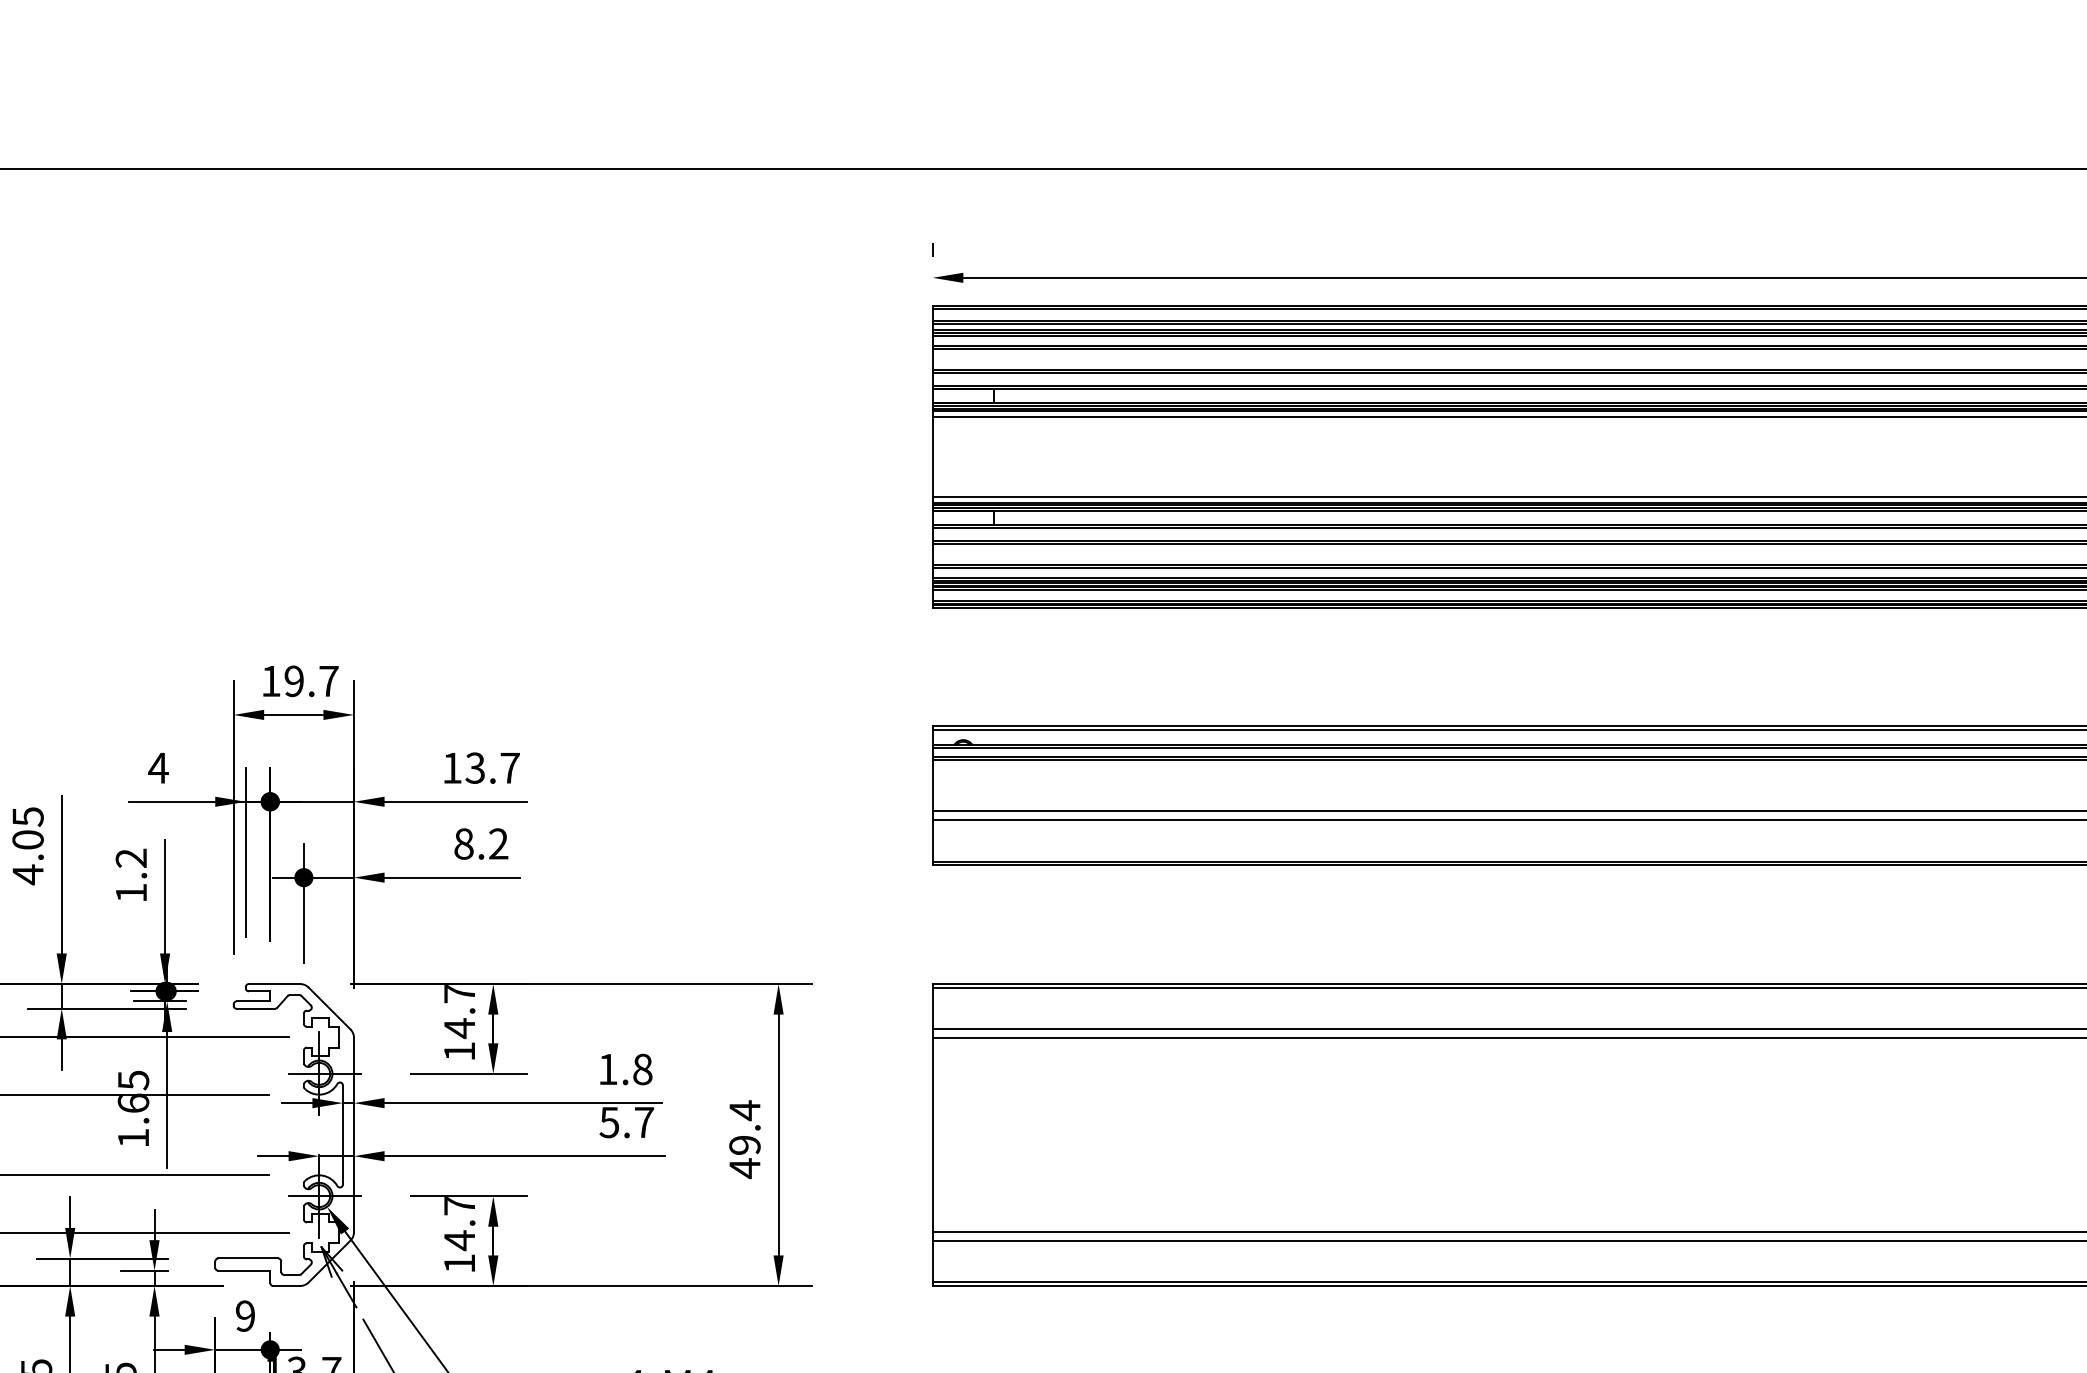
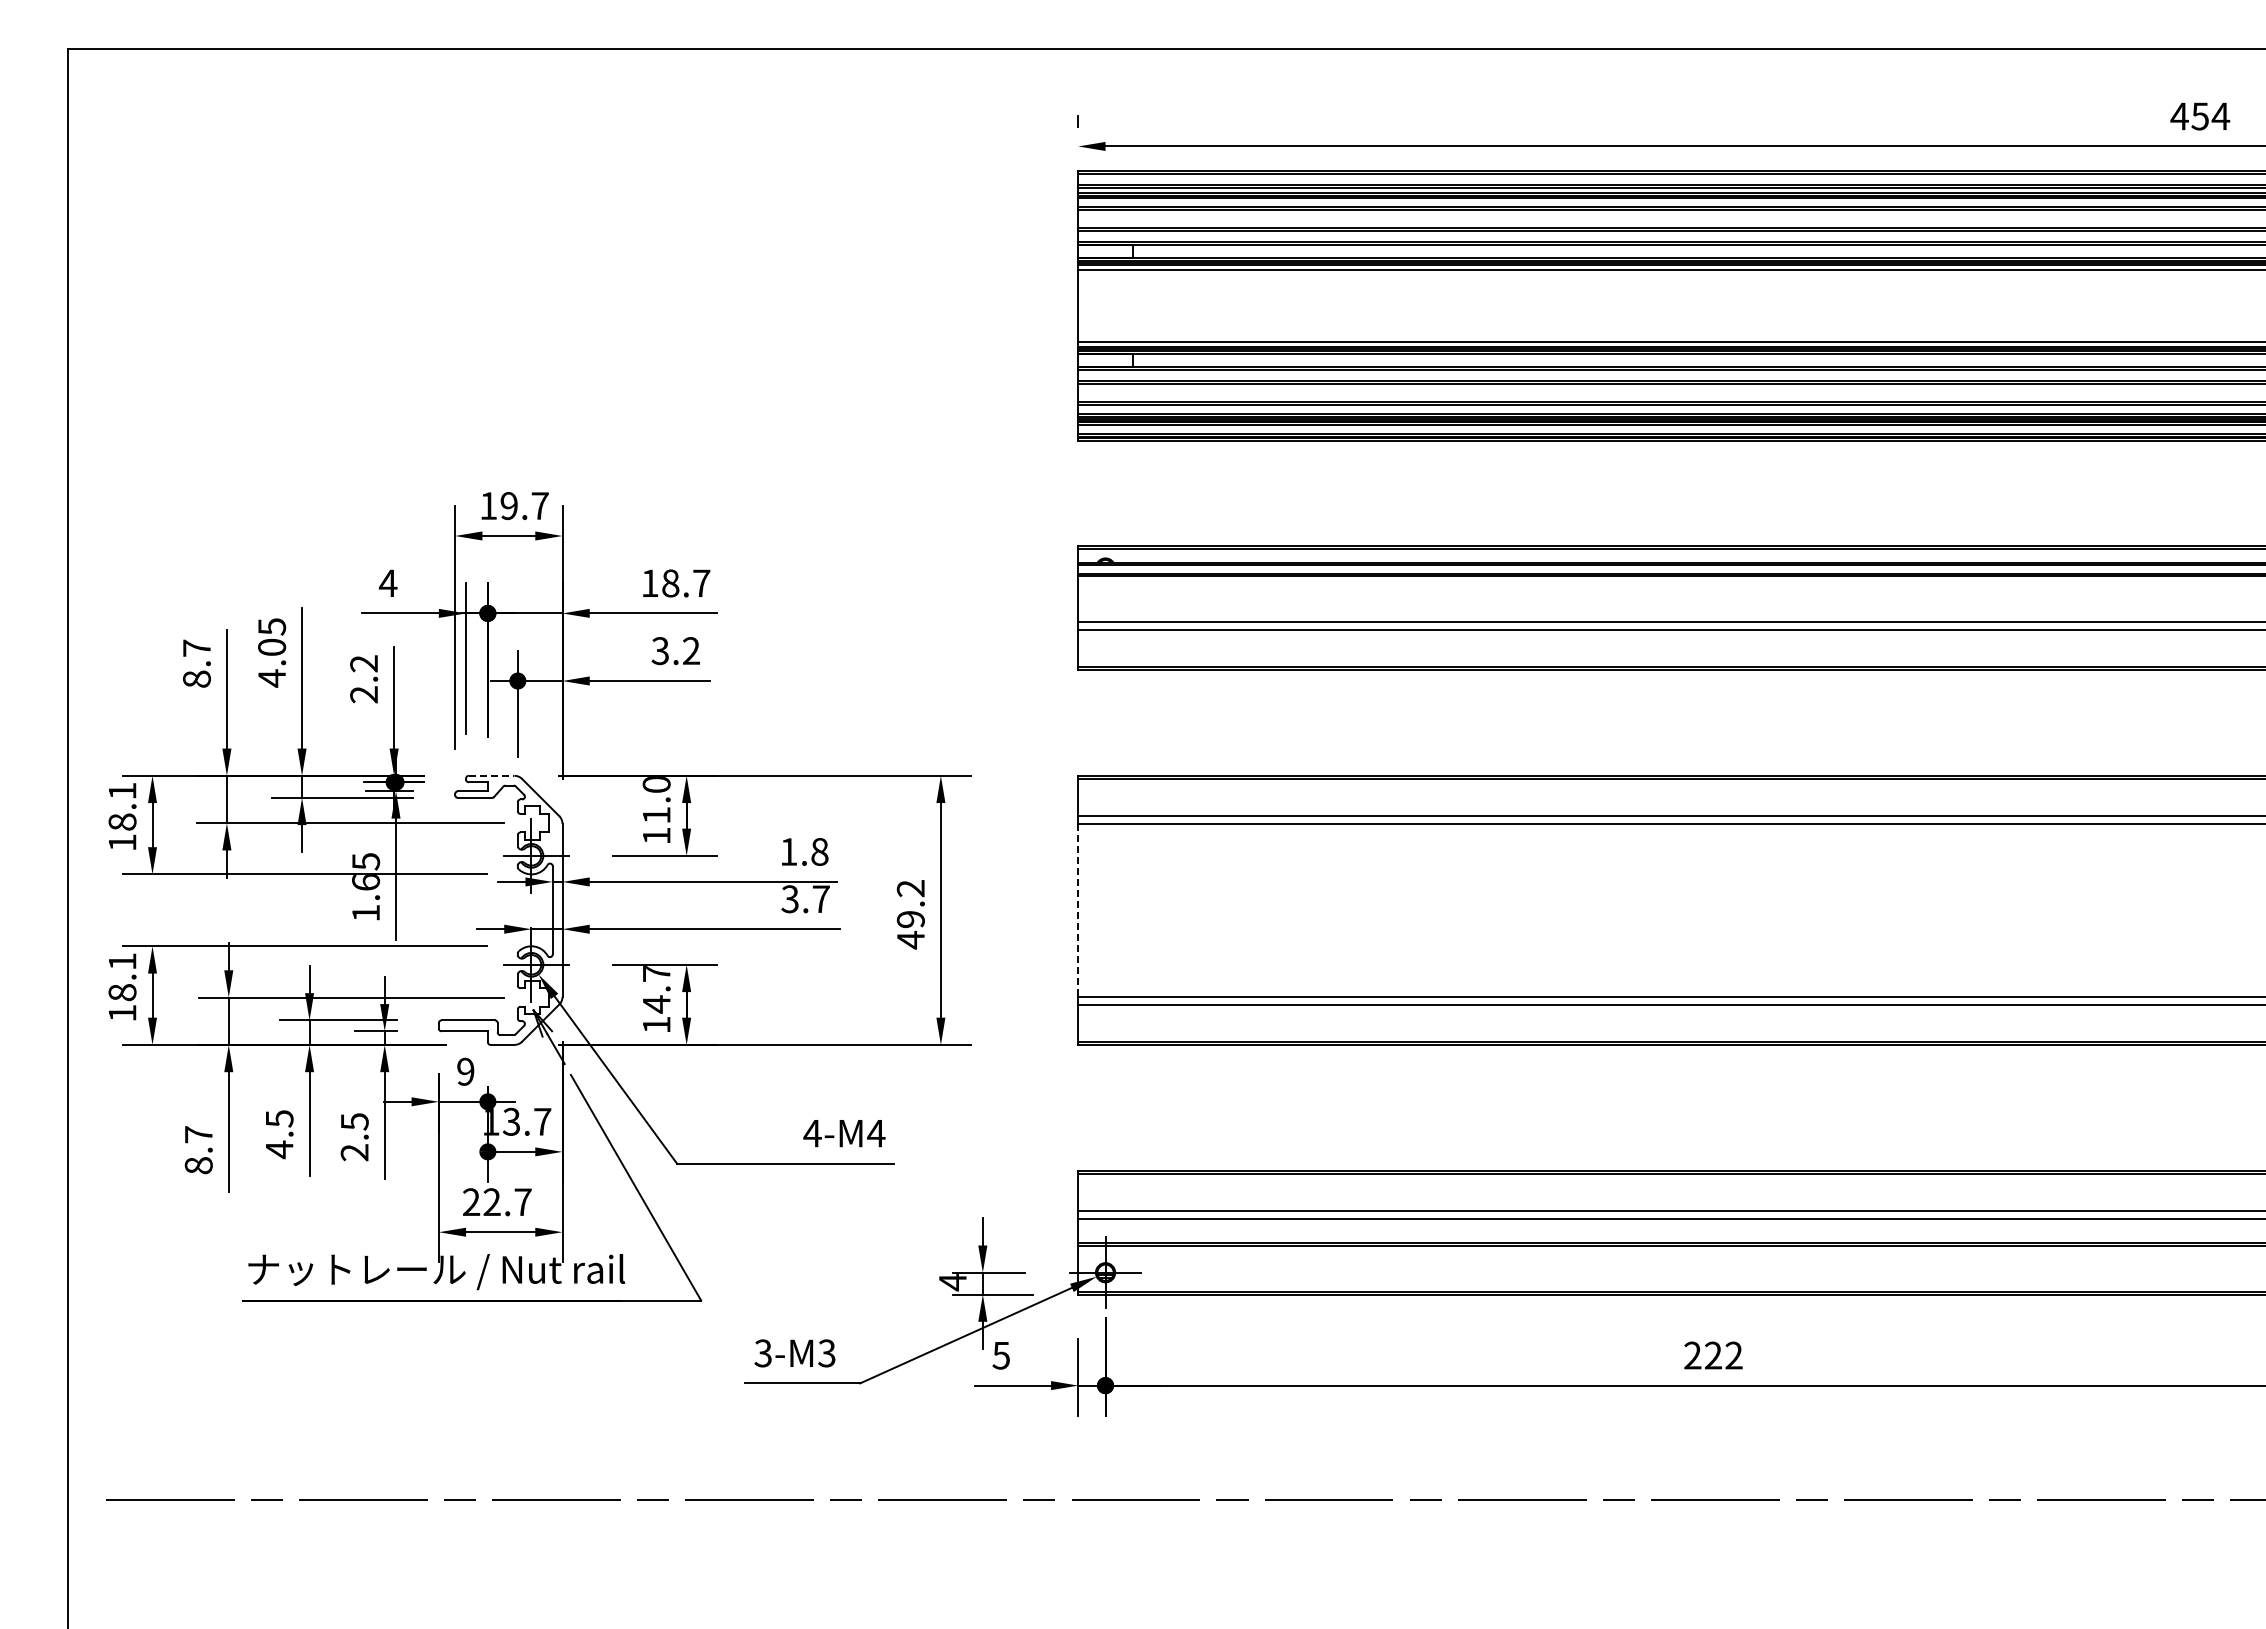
text: (475, 768) -> (670, 583), 13.7 -> 18.7
text: (463, 843) -> (660, 650), 8.2 -> 3.2
text: (130, 892) -> (363, 694), 1.2 -> 2.2
line: (274, 983) -> (491, 775), solid -> dashed
text: (459, 1011) -> (656, 800), 14.7 -> 11.0
text: (744, 1110) -> (910, 888), 49.4 -> 49.2
text: (609, 1121) -> (790, 898), 5.7 -> 3.7
line: (932, 1135) -> (1078, 910), solid -> dashed

